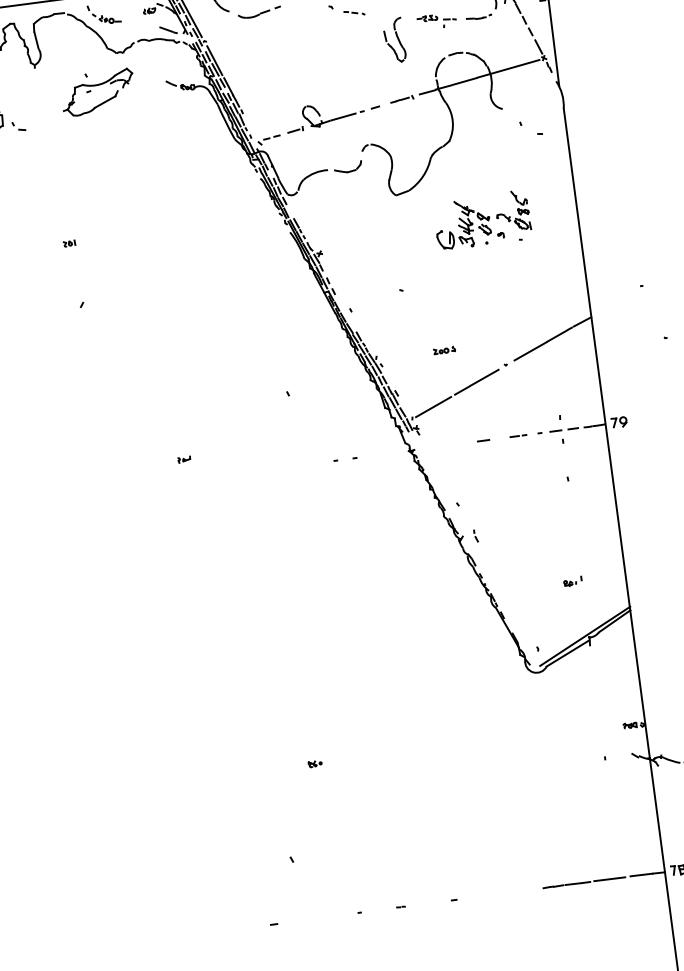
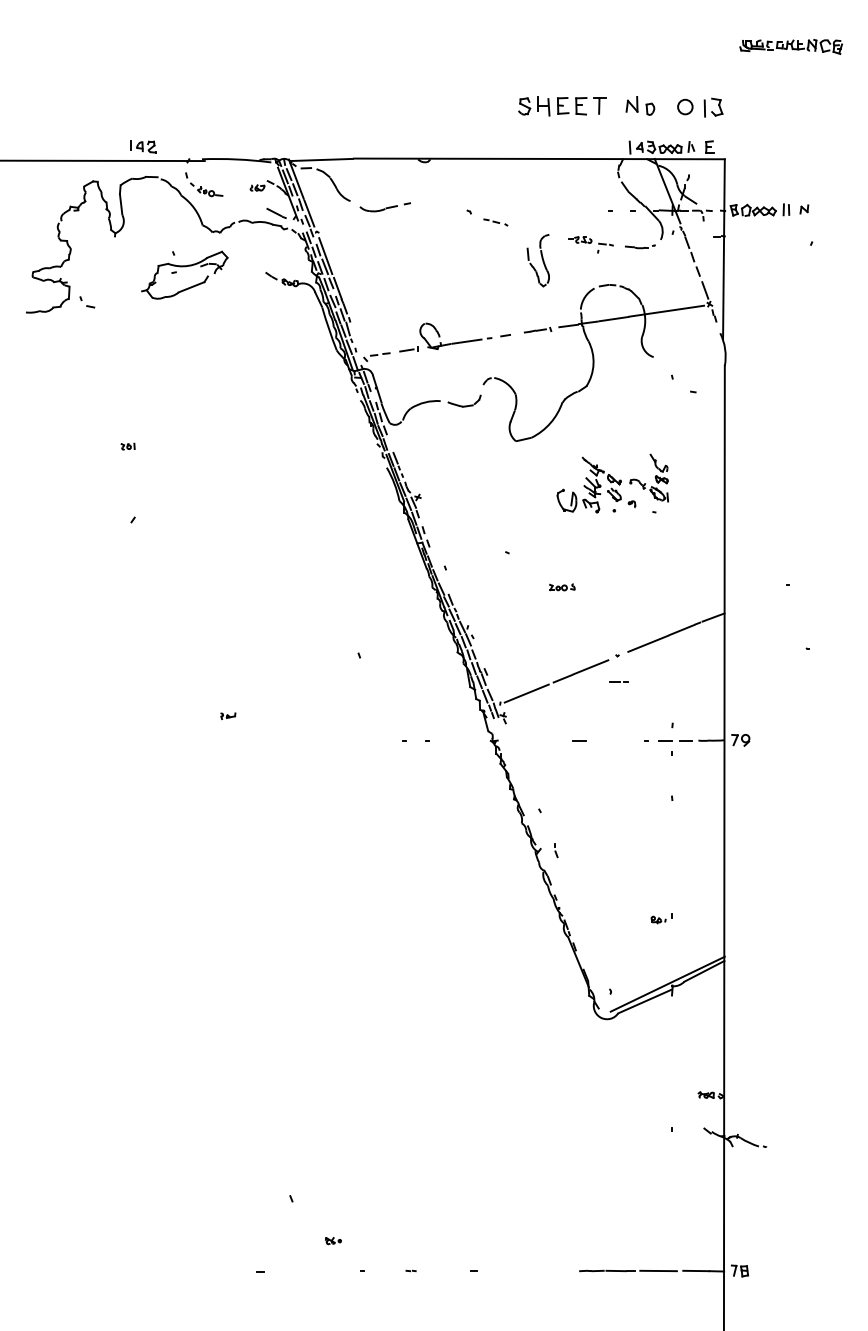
part: (444, 350) -> (562, 587), moved
line: (517, 436) -> (618, 681), moved
part: (315, 764) -> (333, 1241), moved

